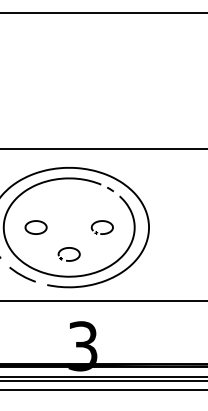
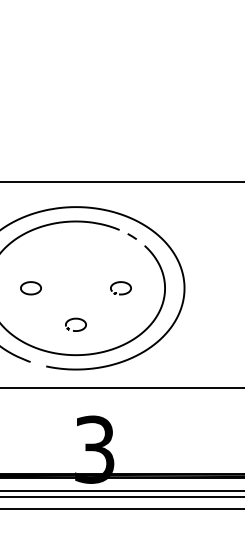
part: (35, 227) -> (30, 288), size x0.7
part: (101, 227) -> (119, 288), size x0.7
part: (68, 254) -> (75, 324), size x0.7

